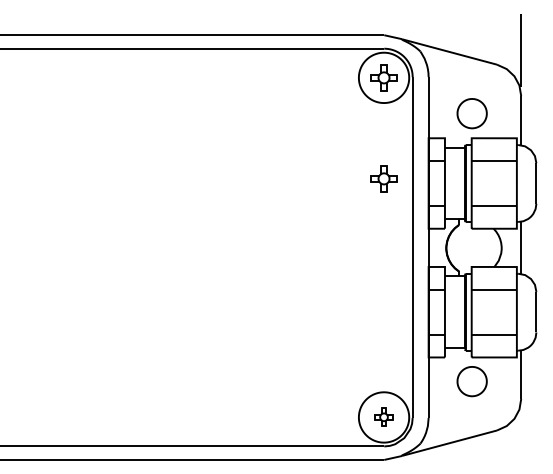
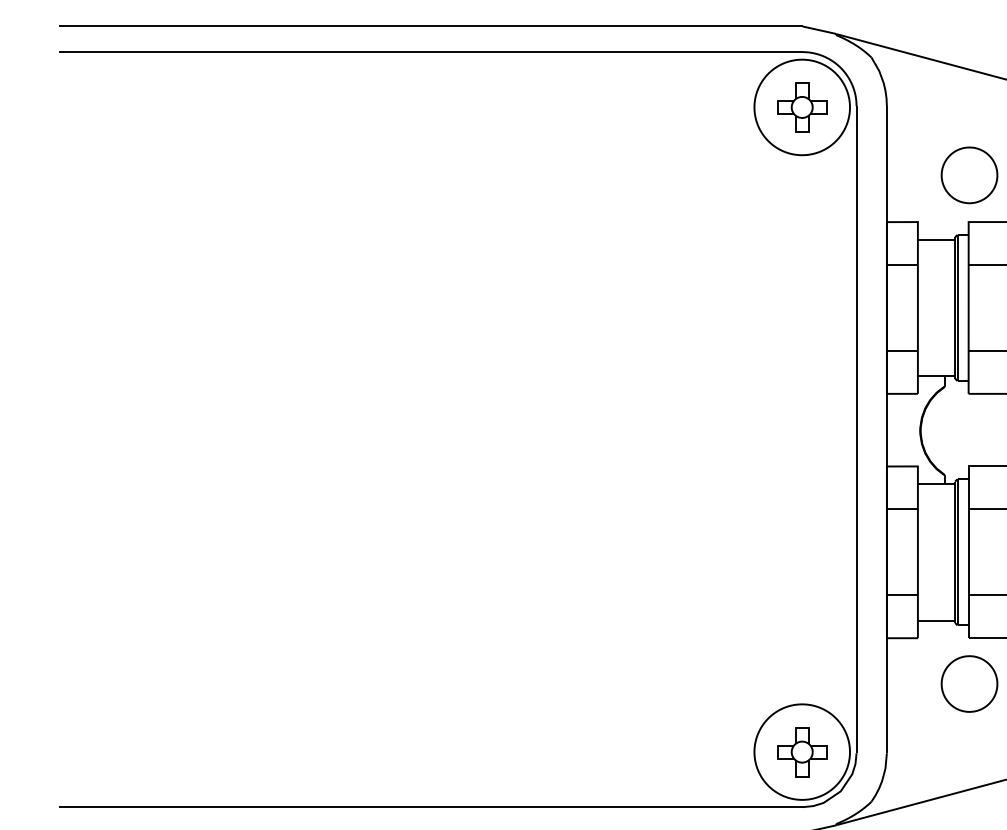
part: (383, 178) -> (801, 298), removed
part: (383, 416) -> (801, 750), size x1.43

